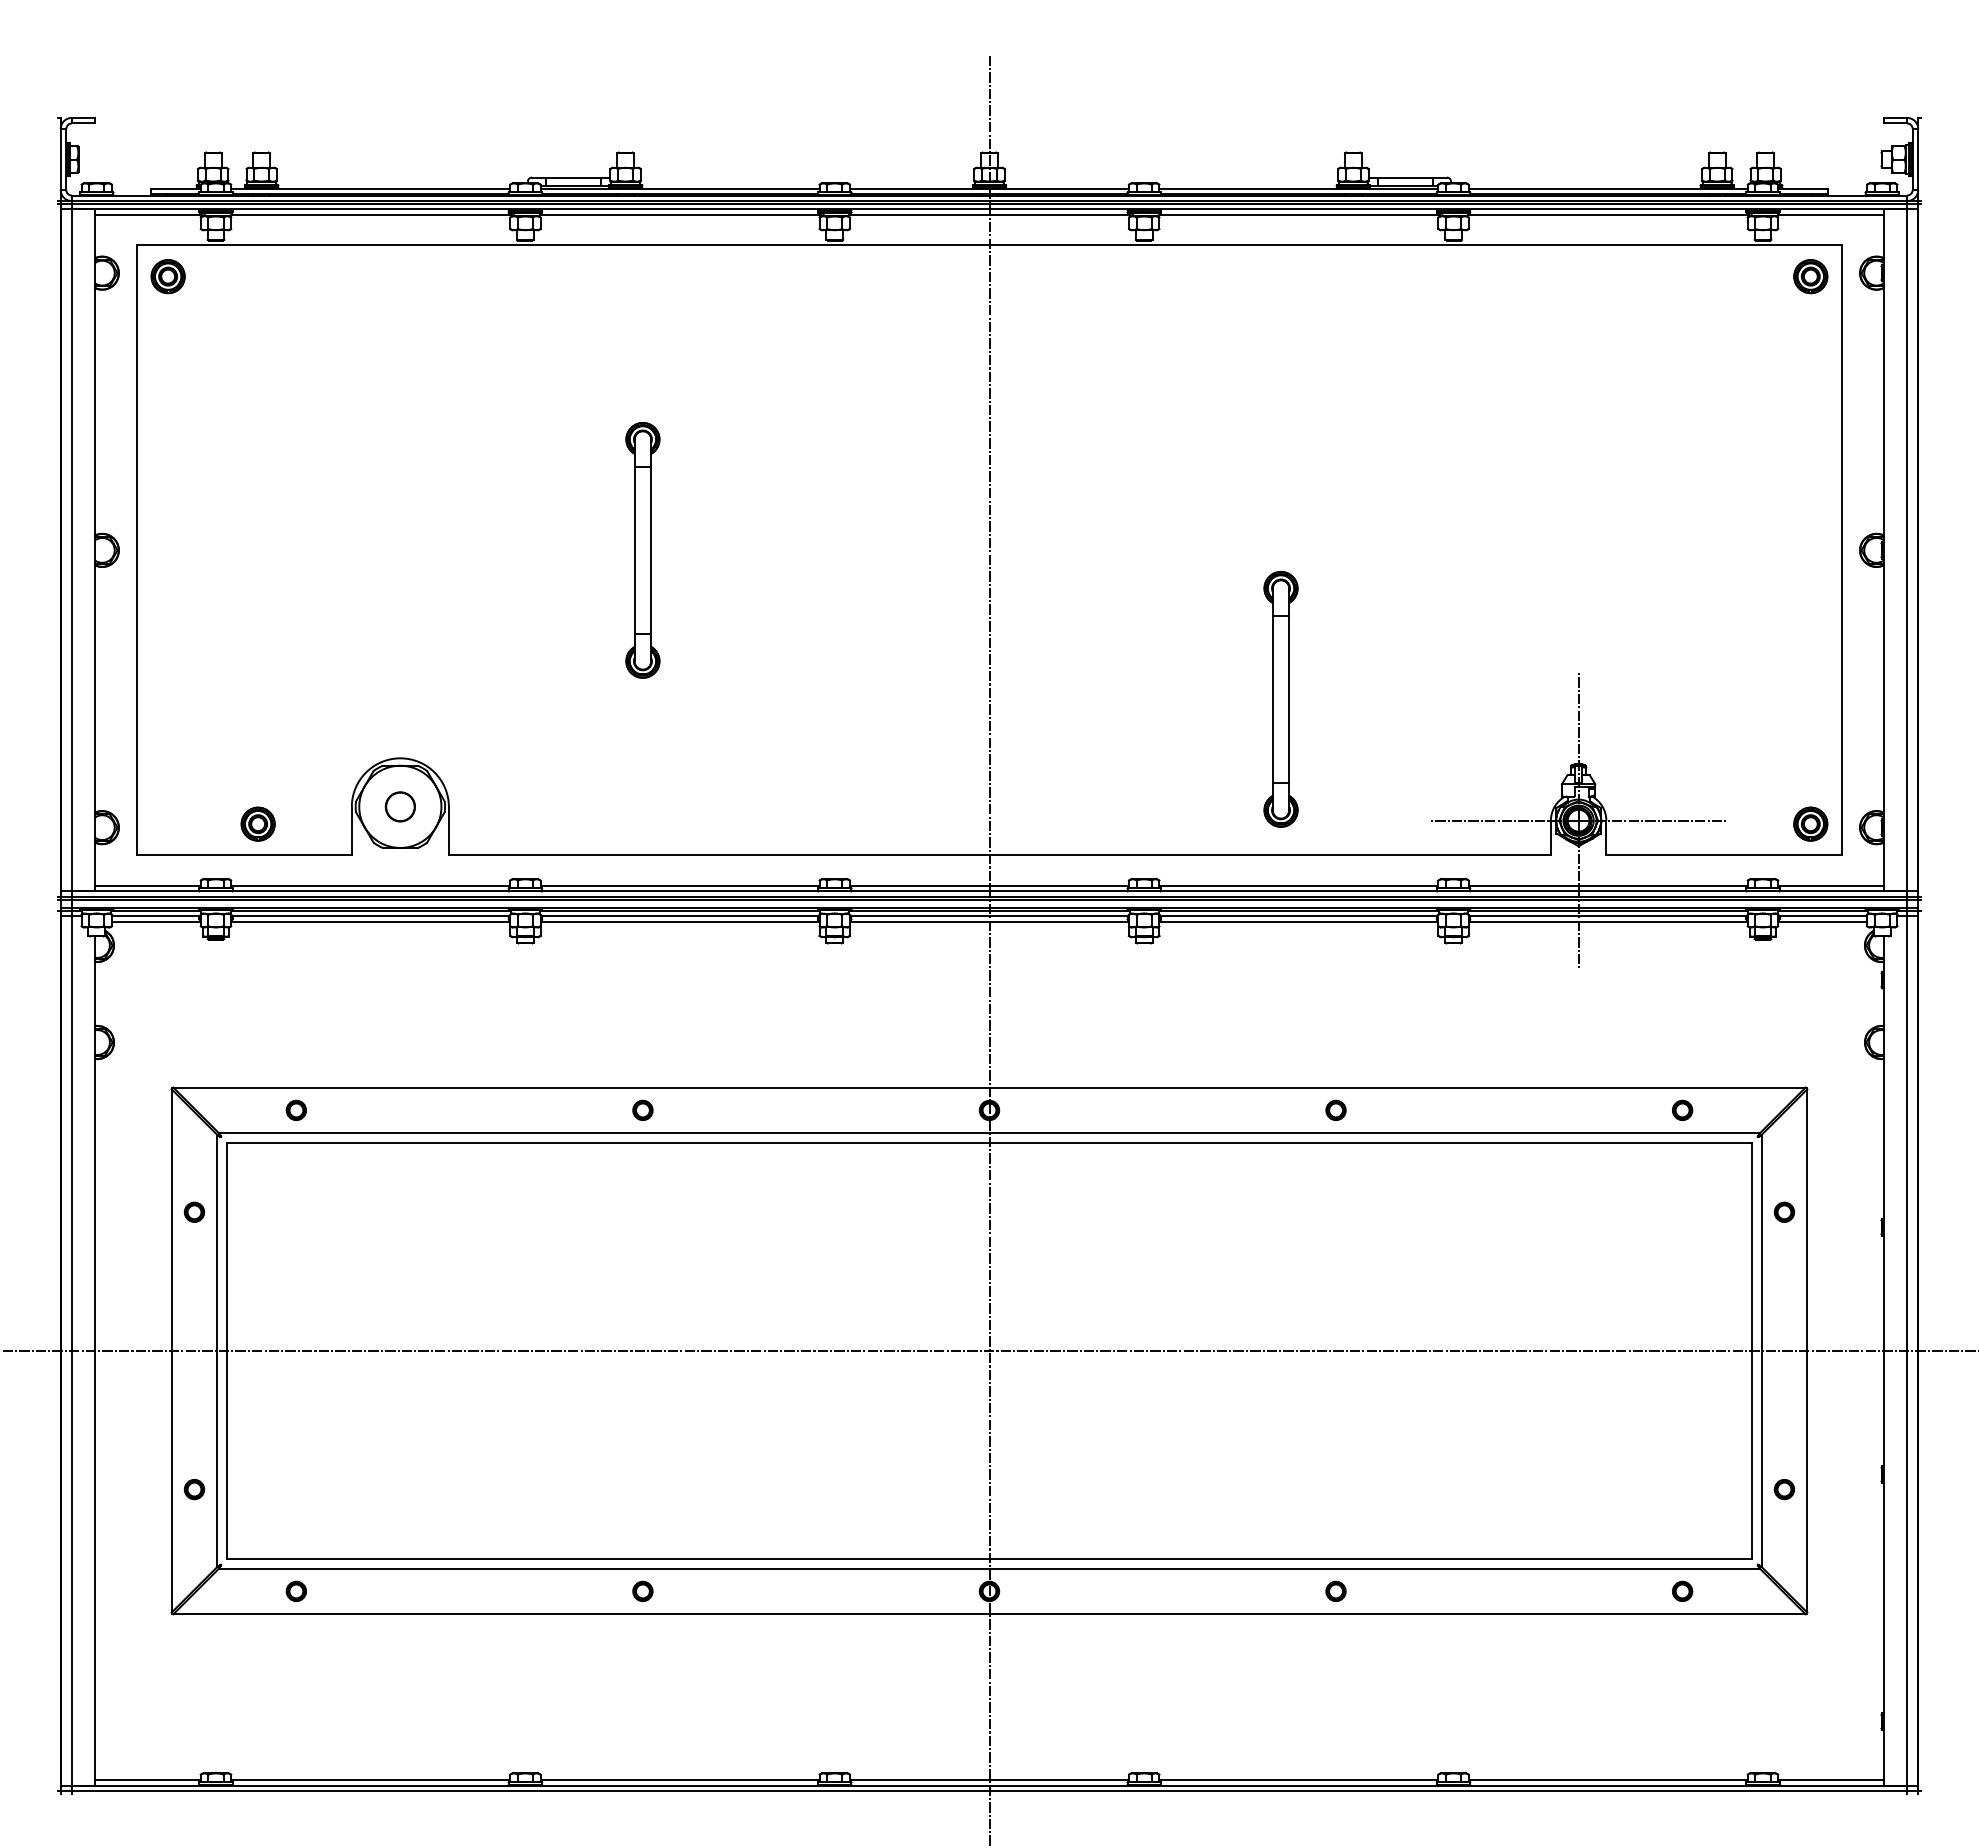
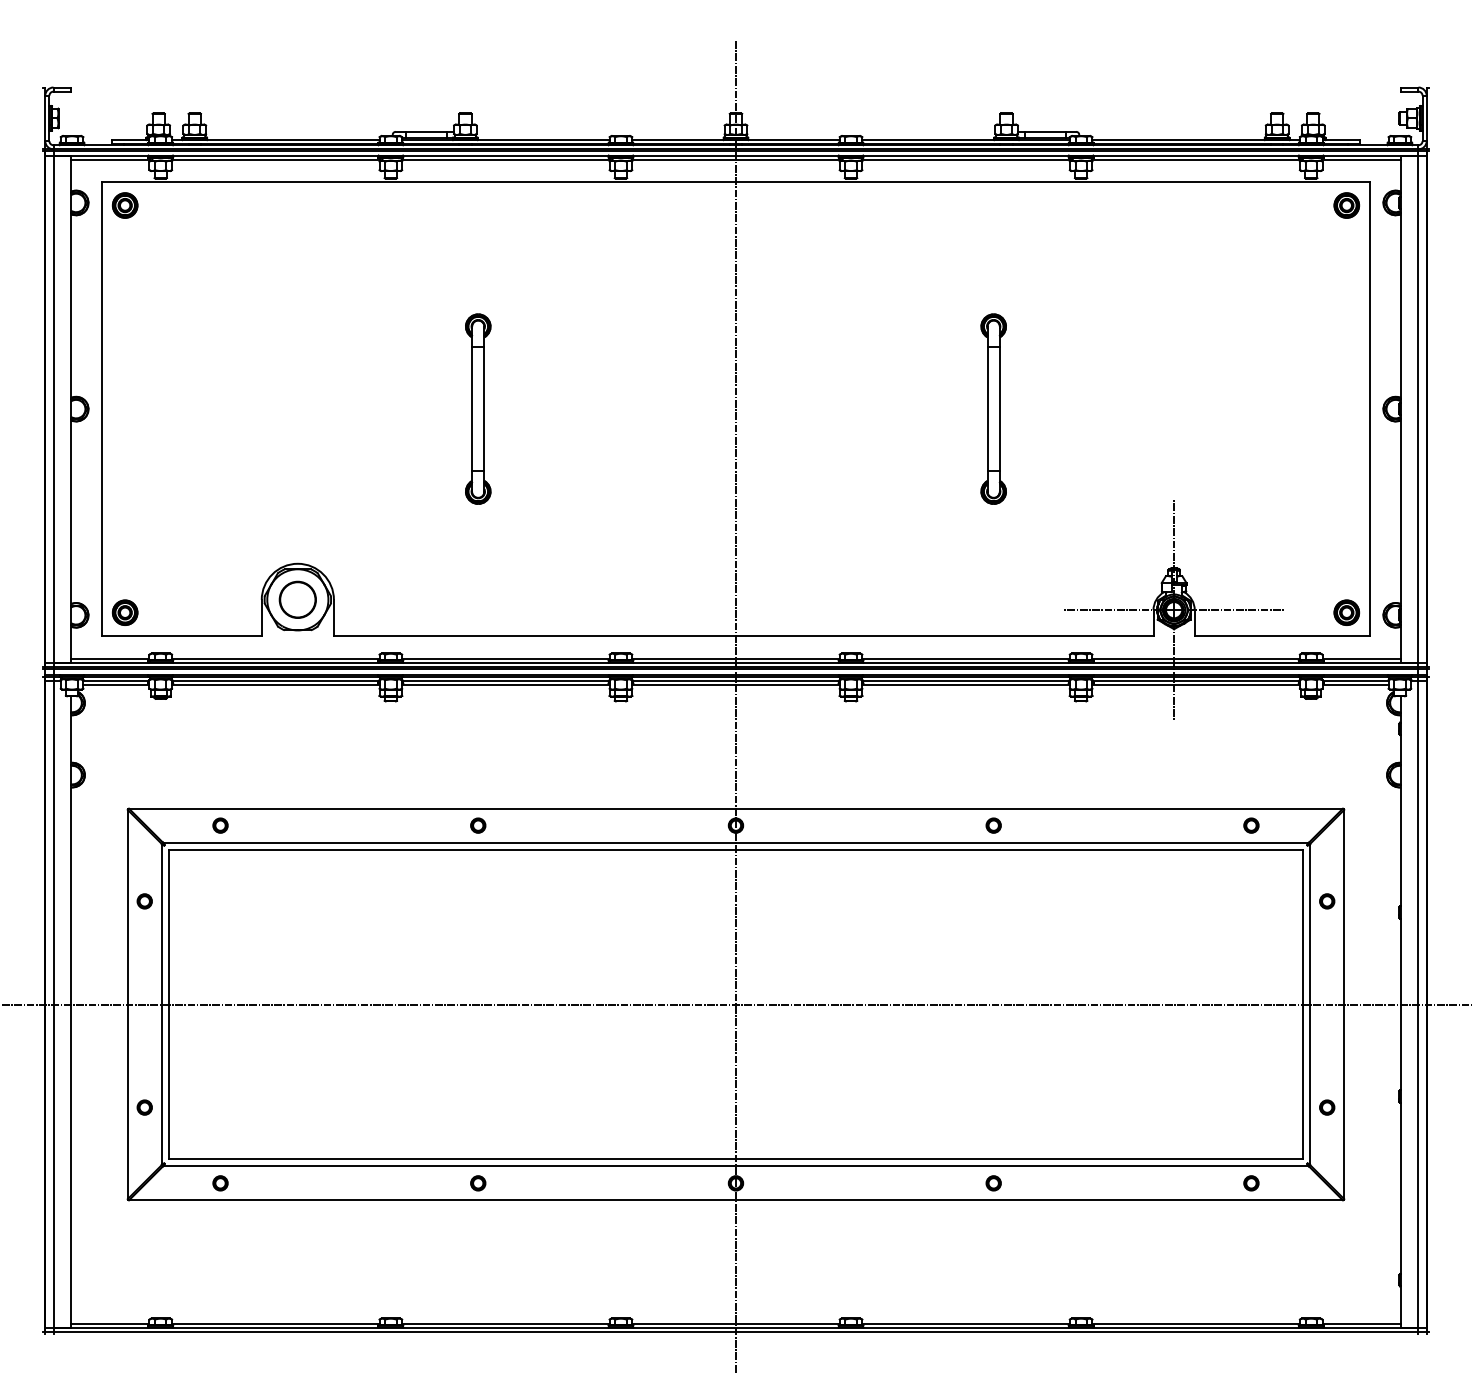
part: (1280, 699) -> (993, 409), moved
part: (400, 806) -> (297, 599), size x1.67
part: (257, 823) -> (124, 612), moved

